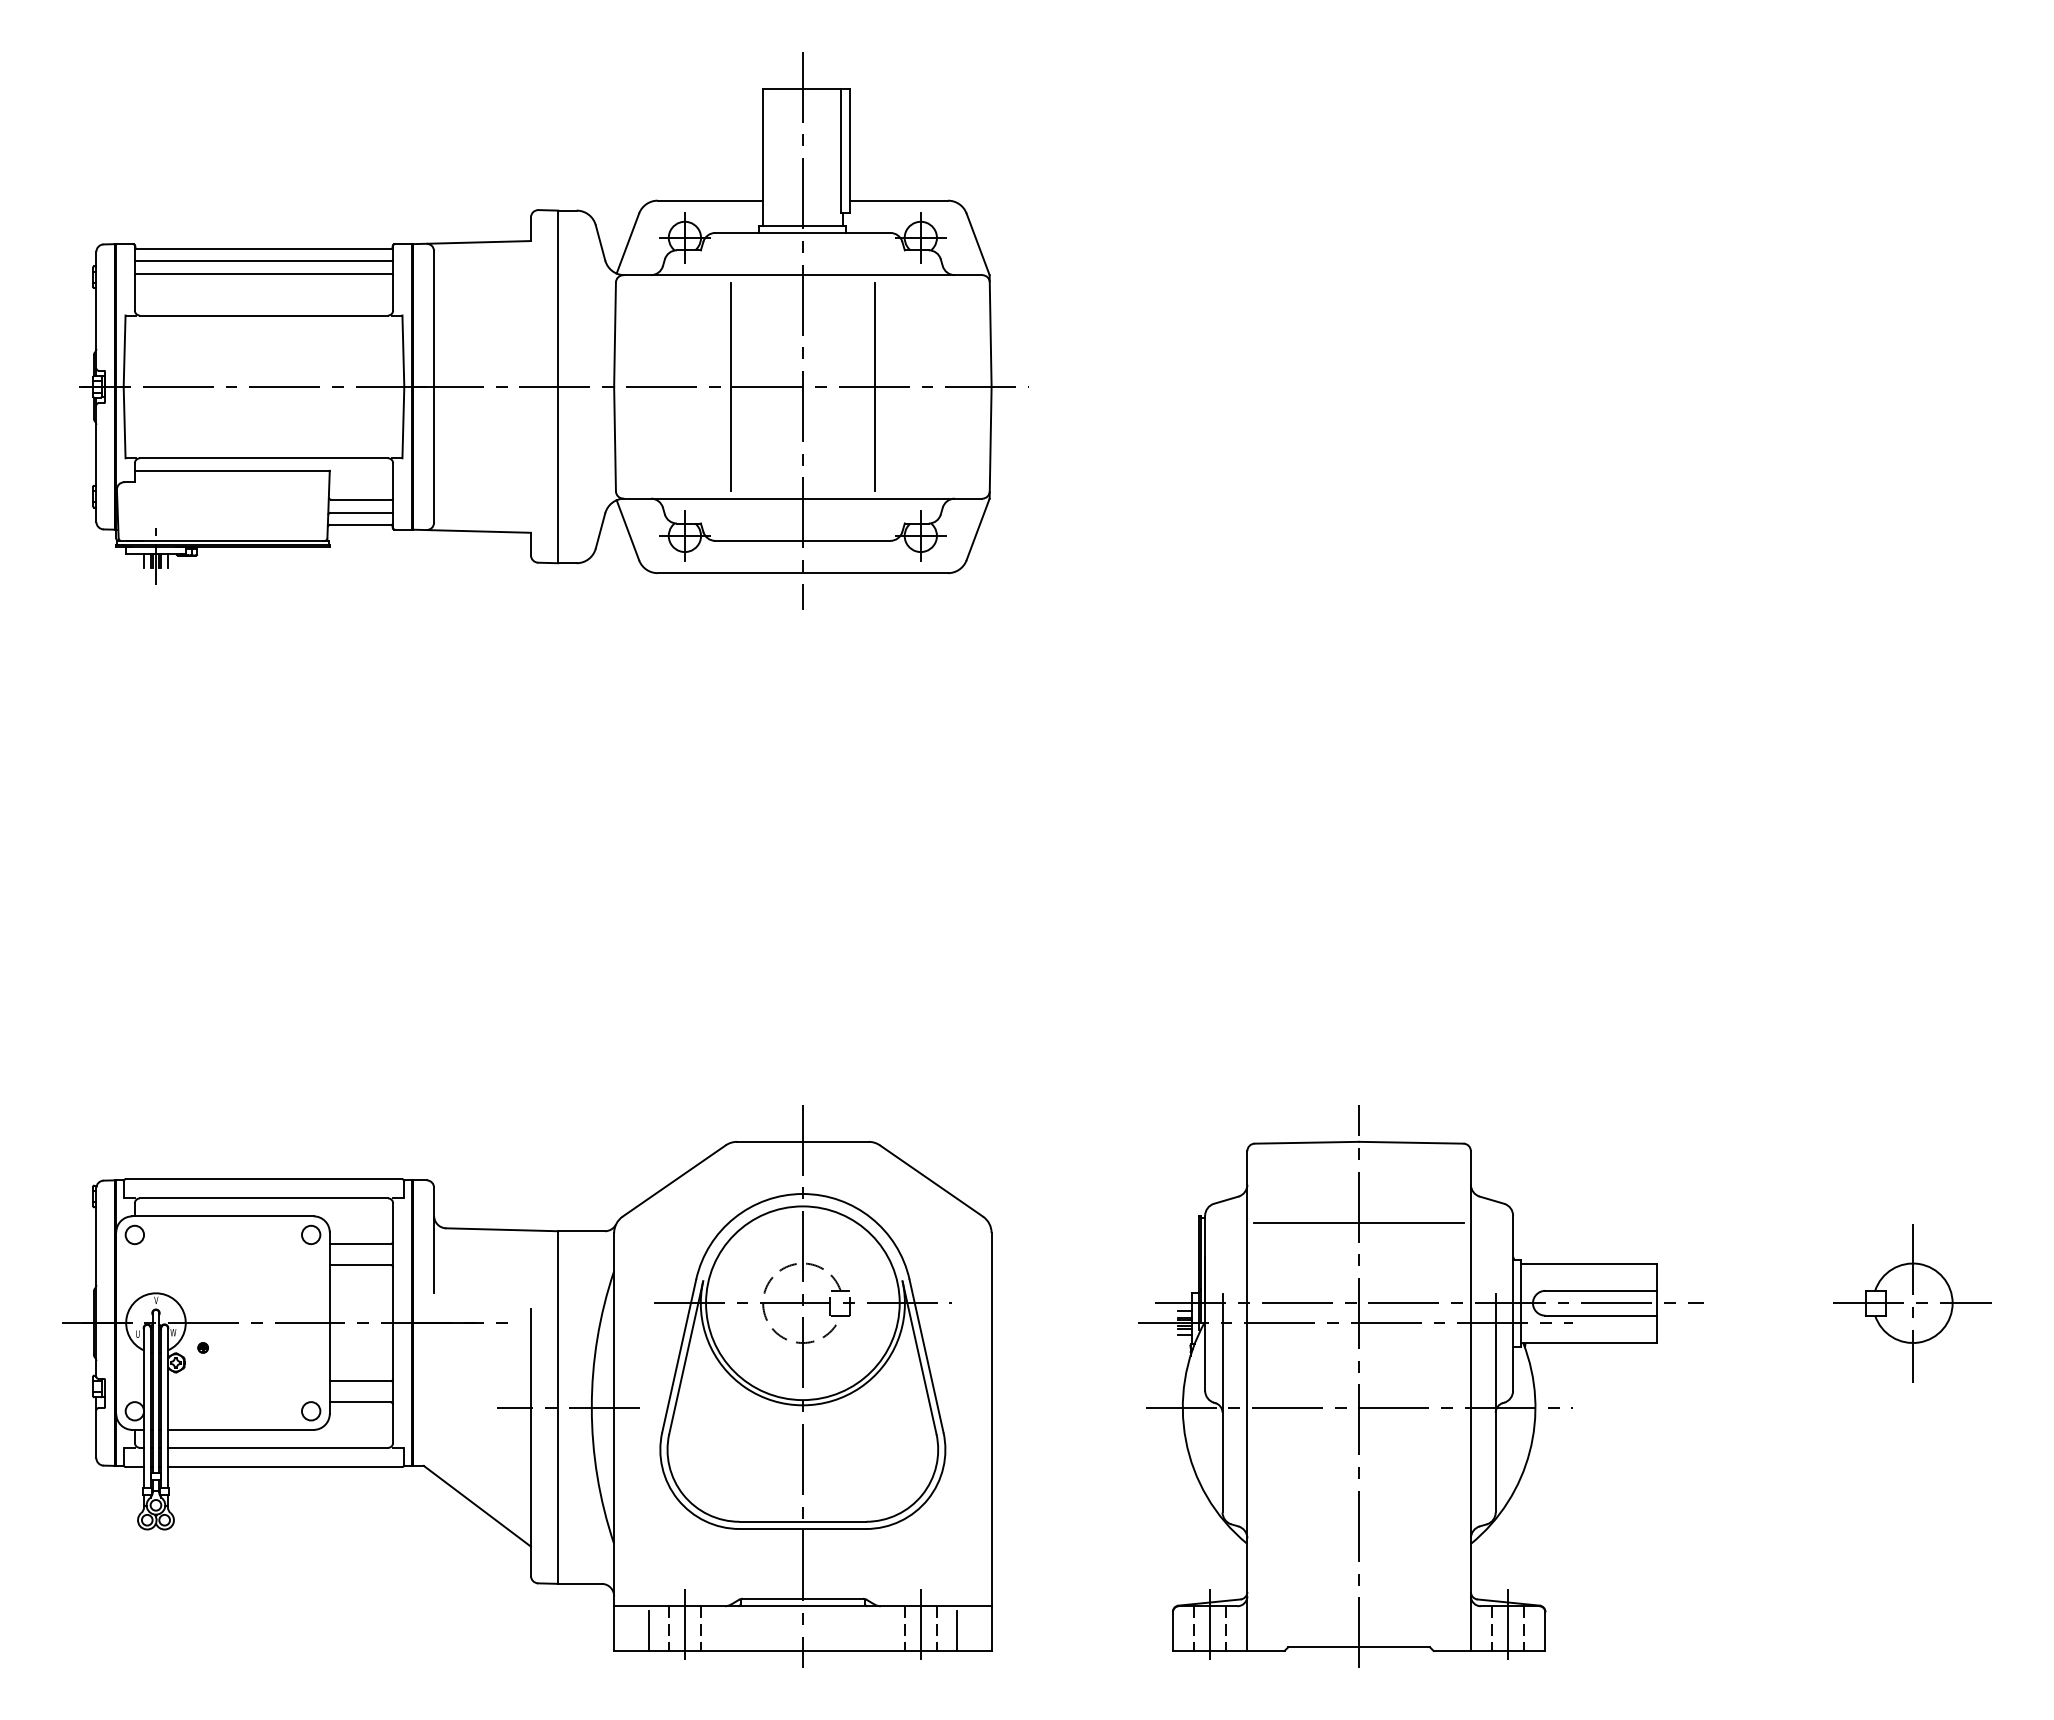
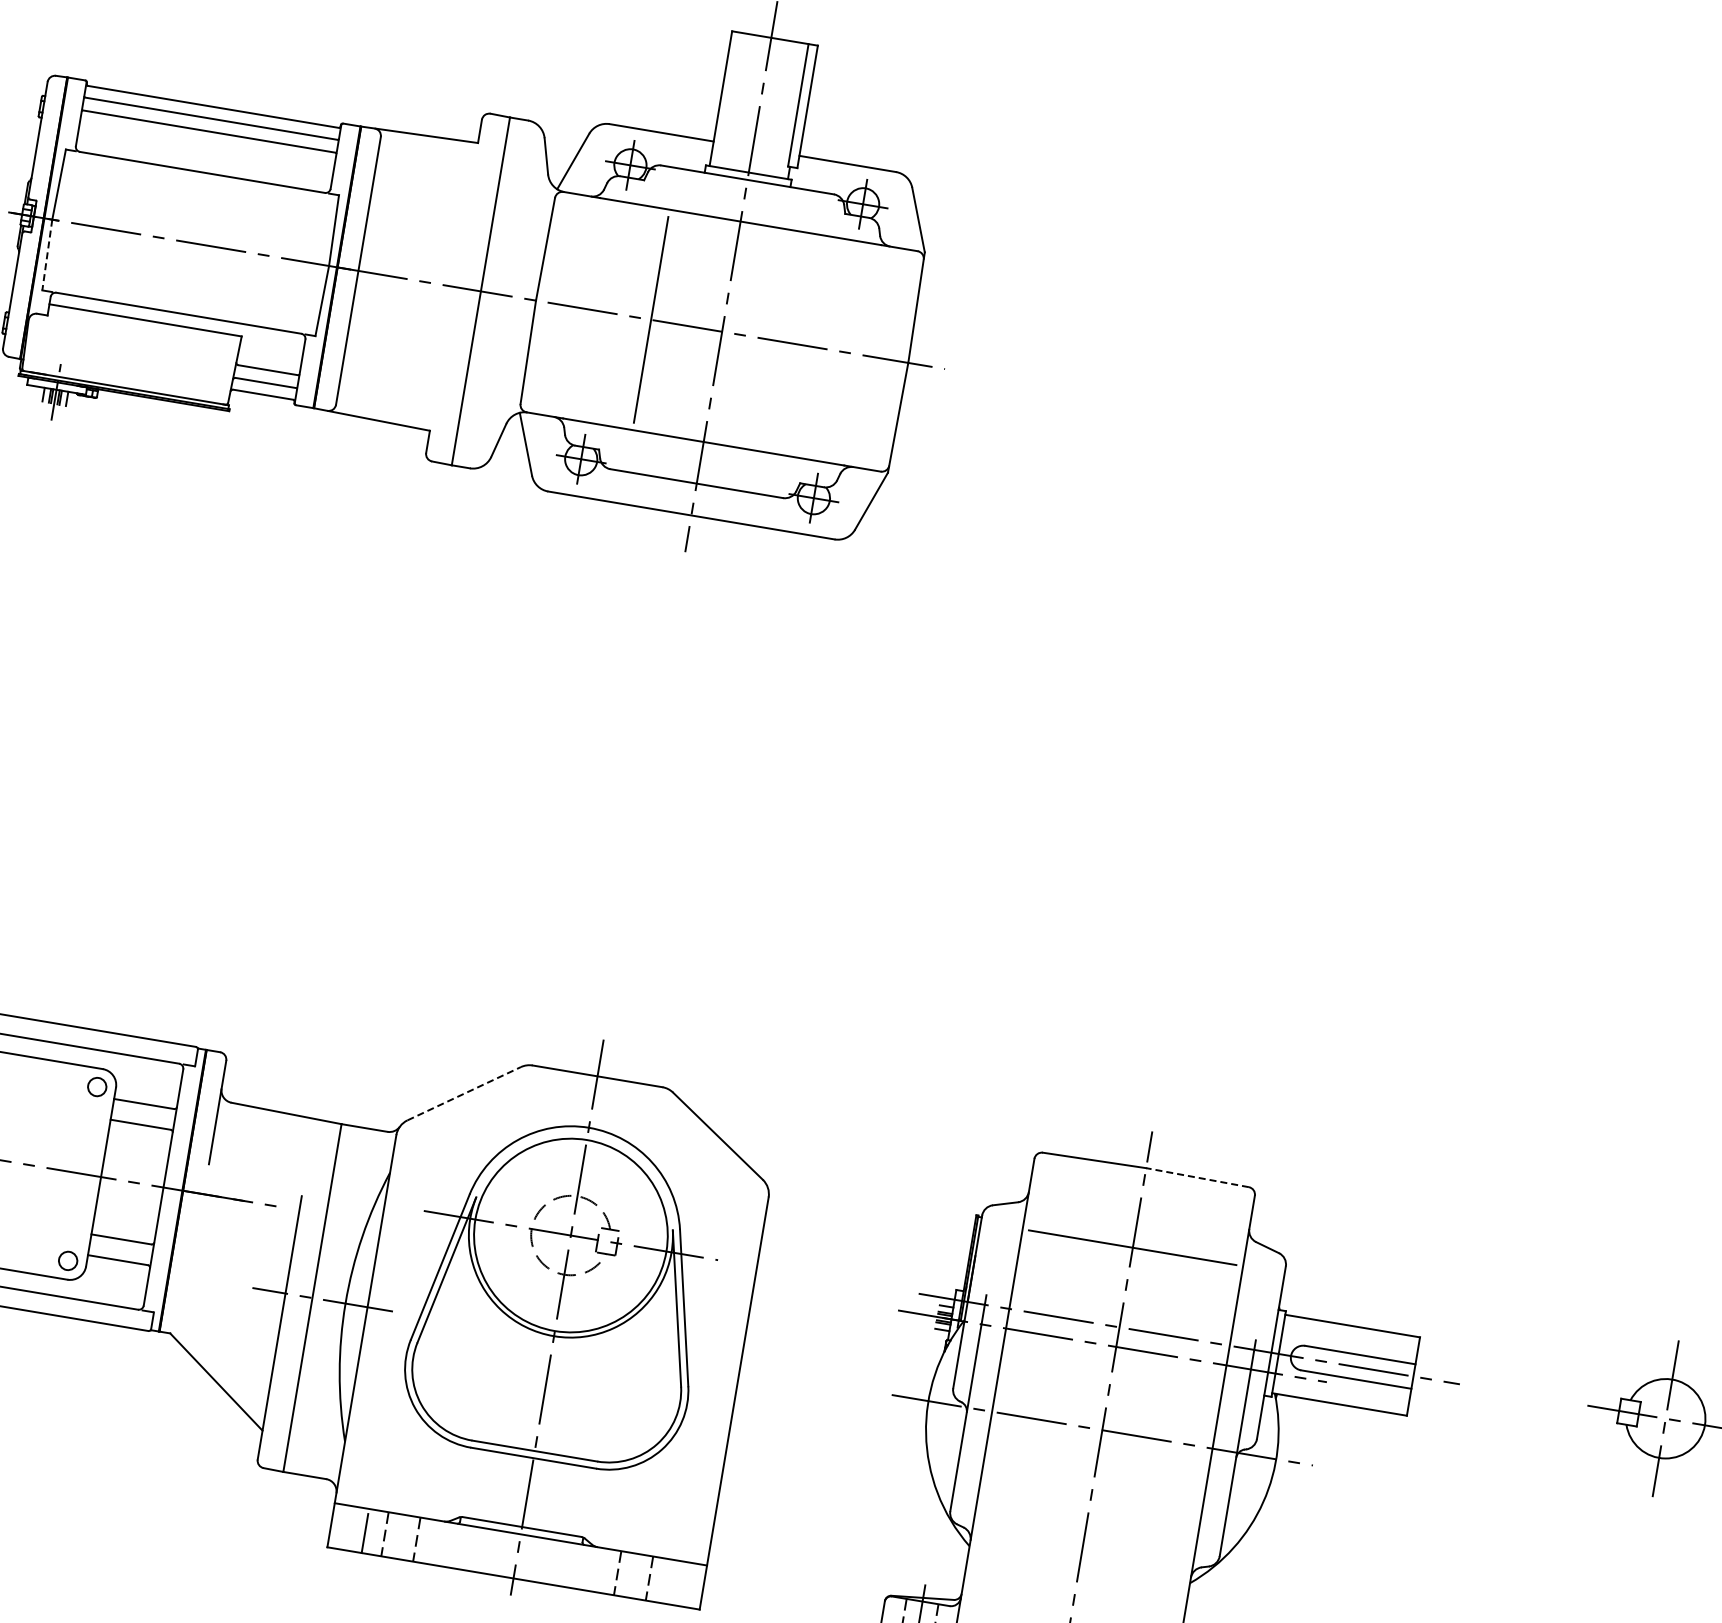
line: (874, 386) -> (792, 343), removed
line: (124, 422) -> (47, 254), solid -> dashed
line: (1410, 1142) -> (1196, 1177), solid -> dashed
line: (674, 1181) -> (464, 1094), solid -> dashed
line: (684, 1628) -> (400, 1536), removed
line: (920, 1628) -> (633, 1575), removed
line: (956, 1630) -> (668, 1583), removed

